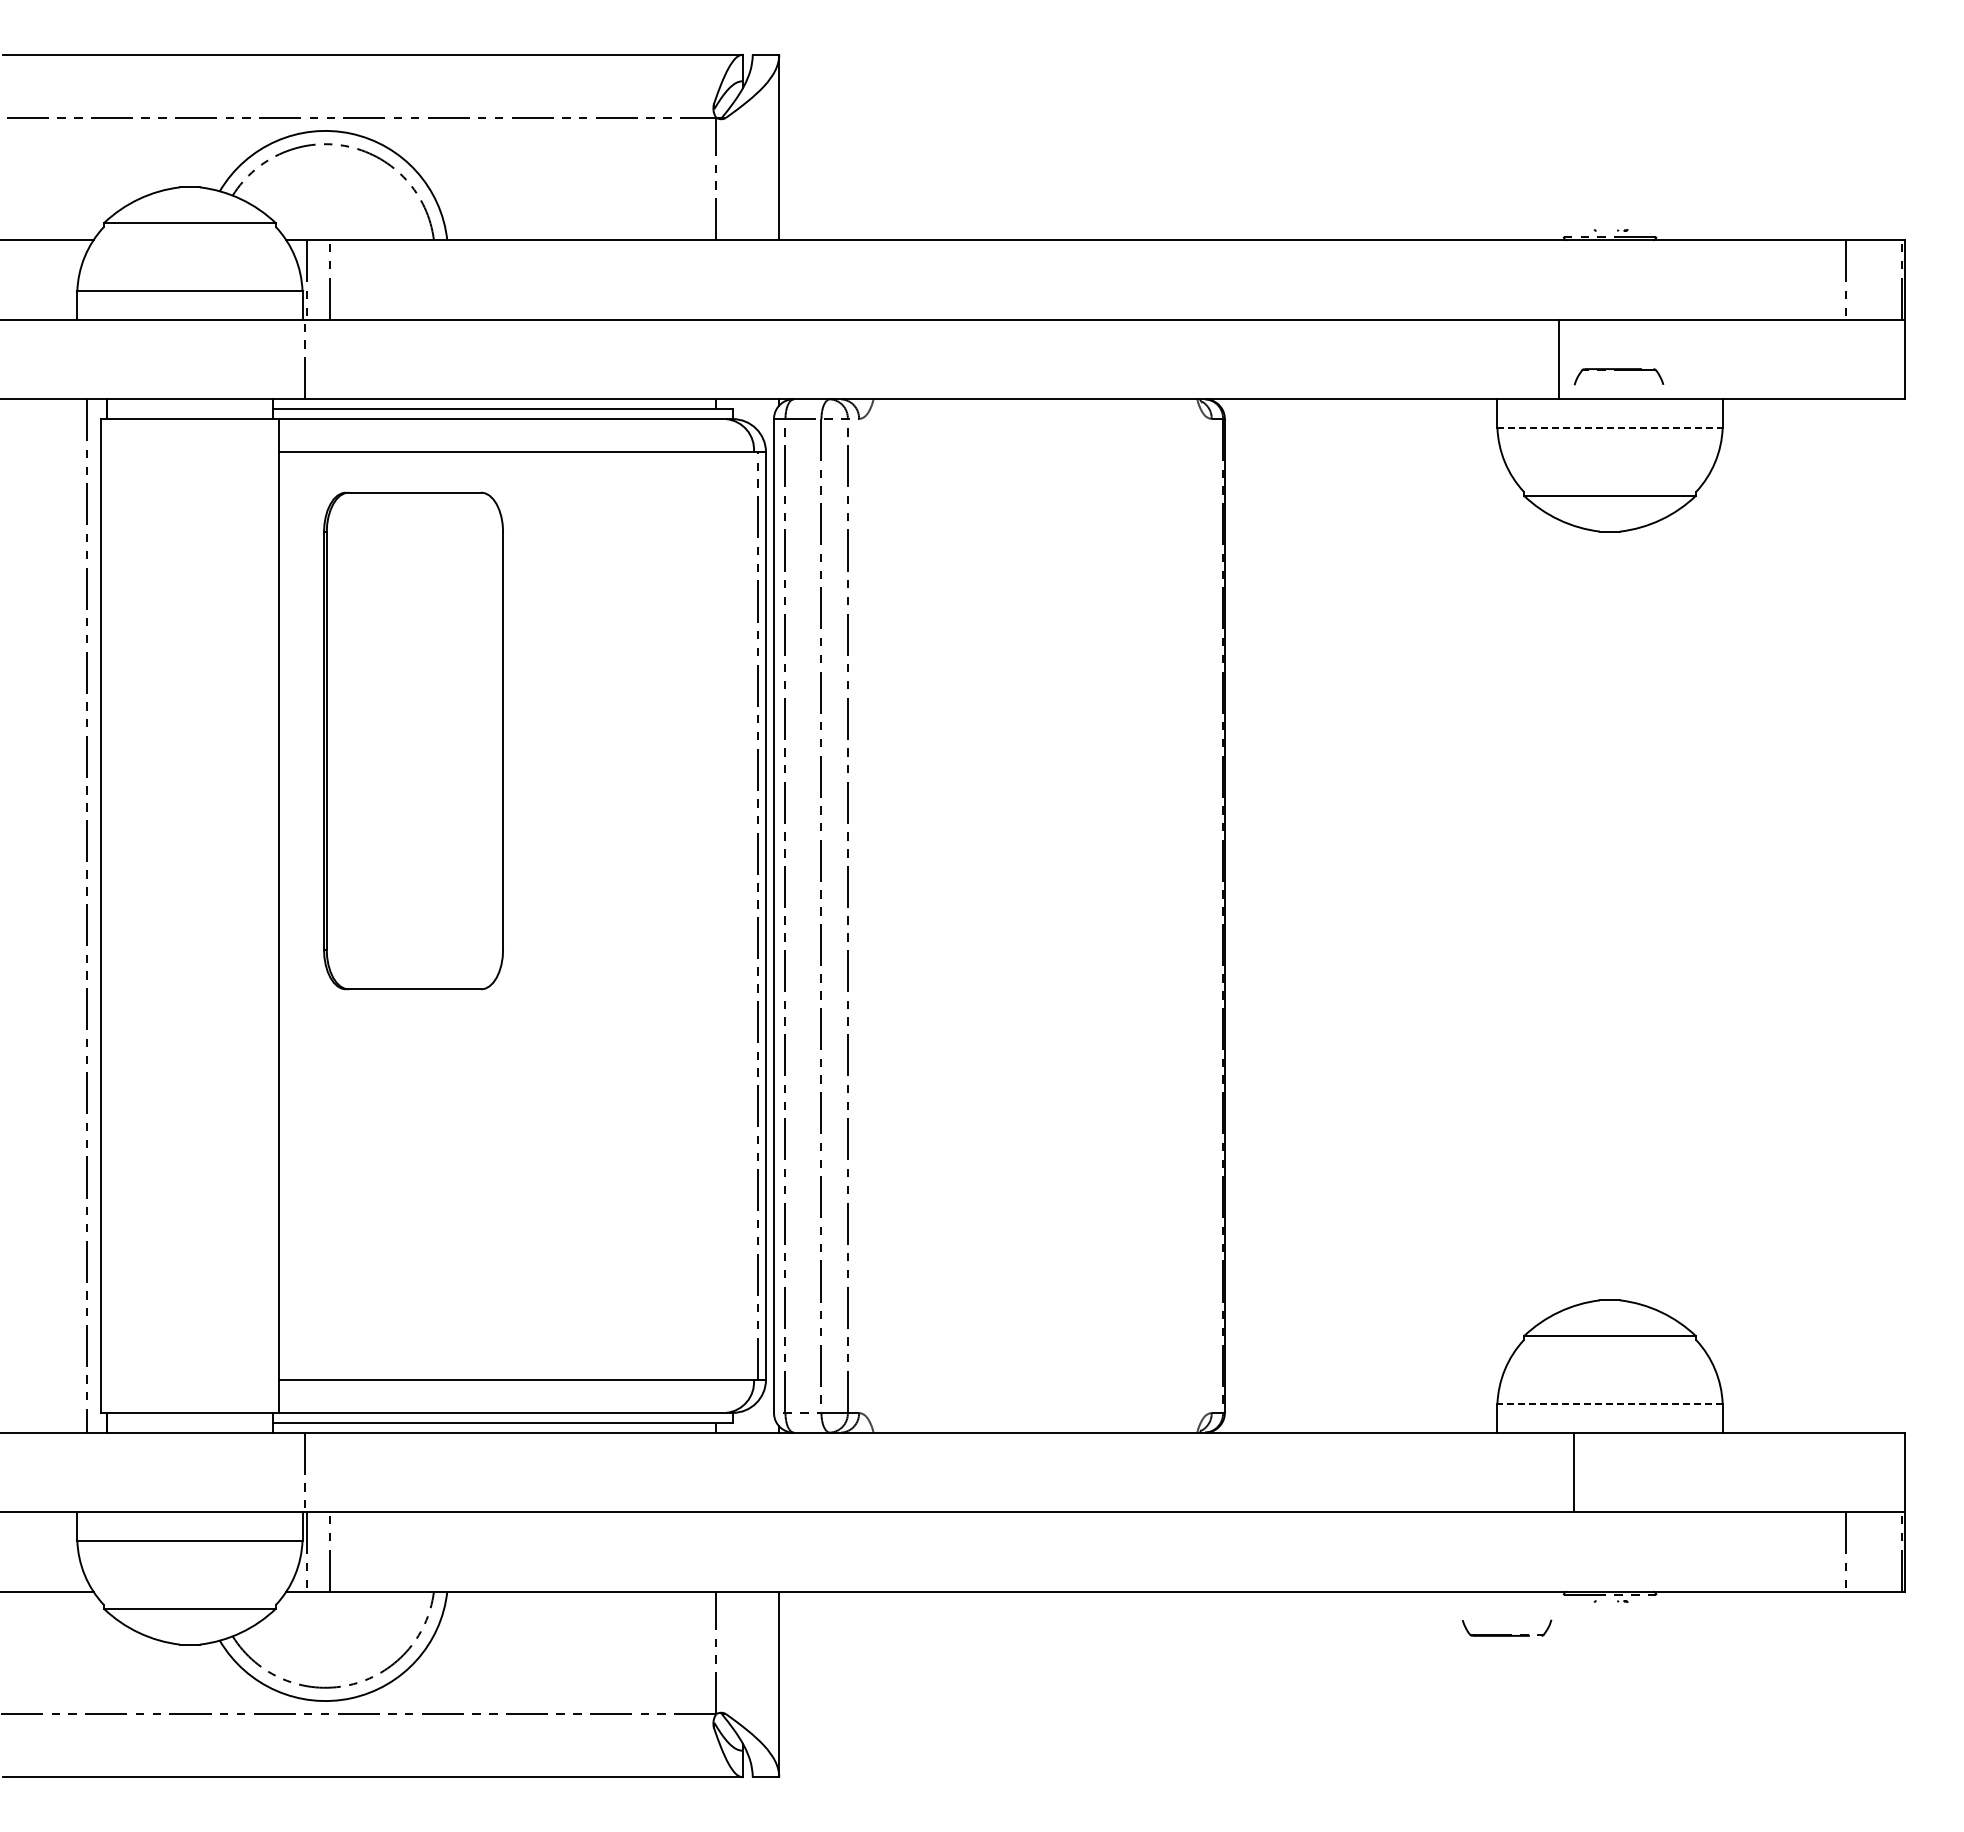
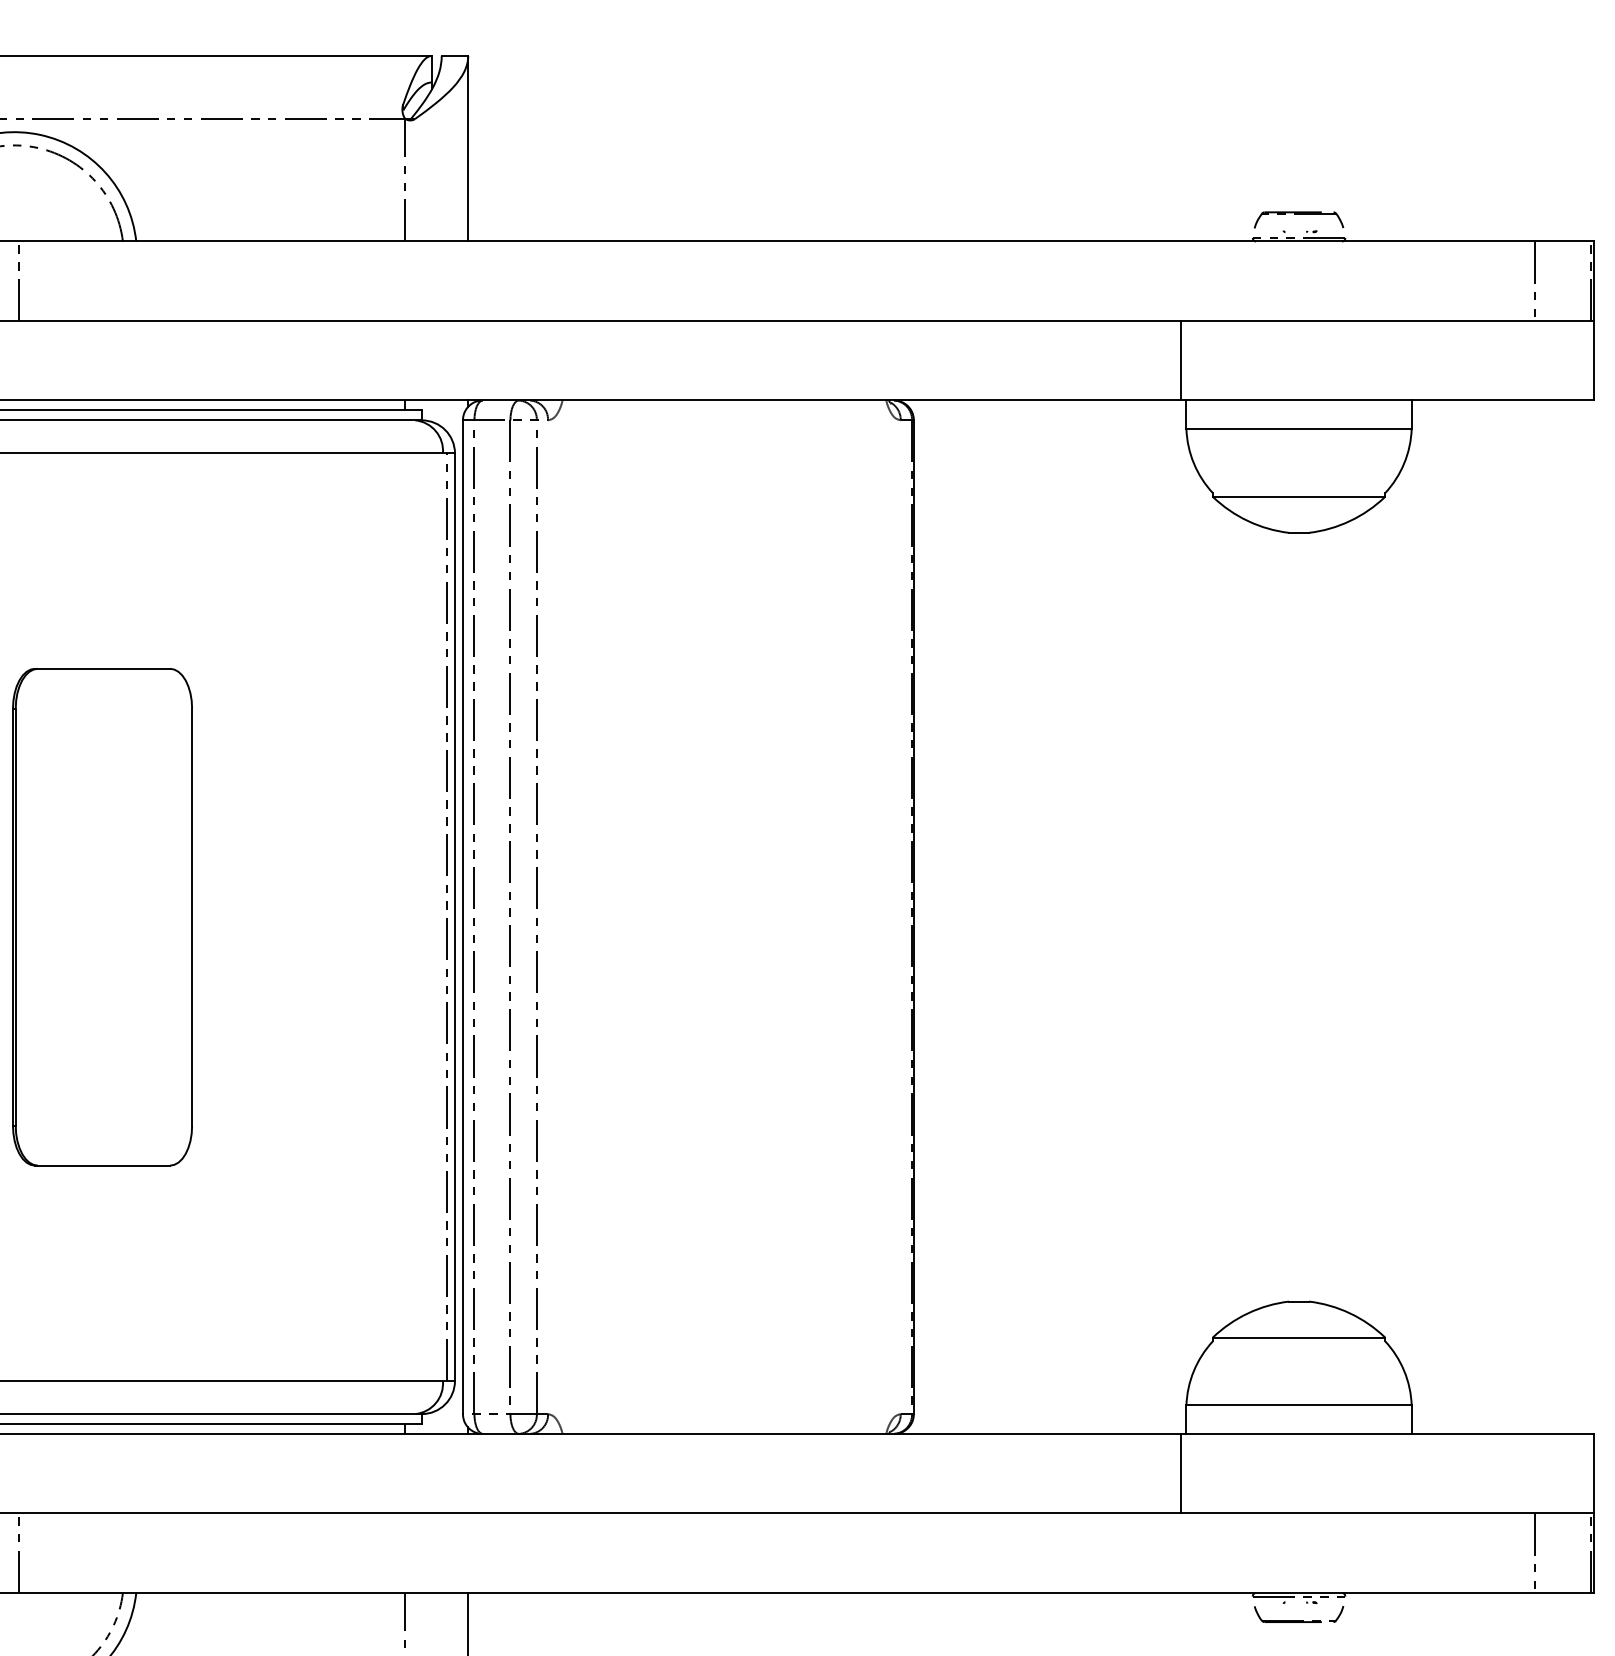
line: (1558, 359) -> (1180, 360), moved
part: (1618, 376) -> (1298, 219), moved
line: (1610, 427) -> (1299, 428), dashed -> solid
part: (413, 740) -> (102, 916), moved
line: (1610, 1404) -> (1299, 1405), dashed -> solid
line: (1573, 1472) -> (1180, 1473), moved
part: (1507, 1634) -> (1299, 1620), moved

